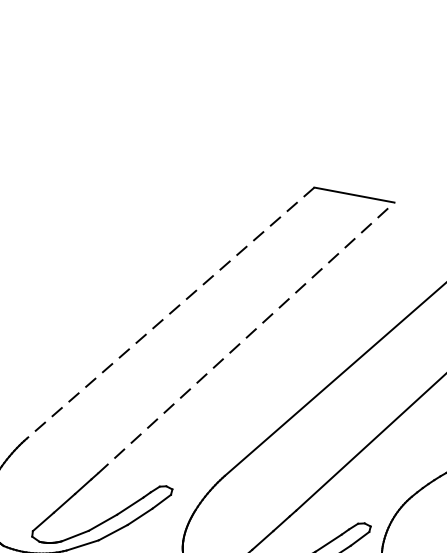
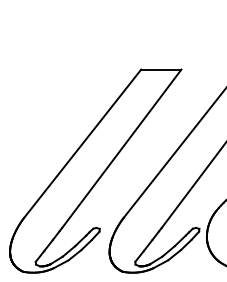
line: (169, 314) -> (82, 144), dashed -> solid
line: (247, 337) -> (122, 148), dashed -> solid

